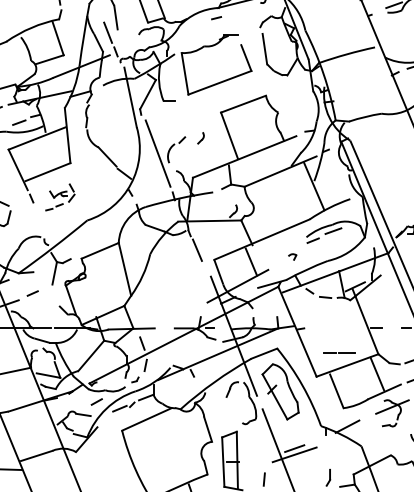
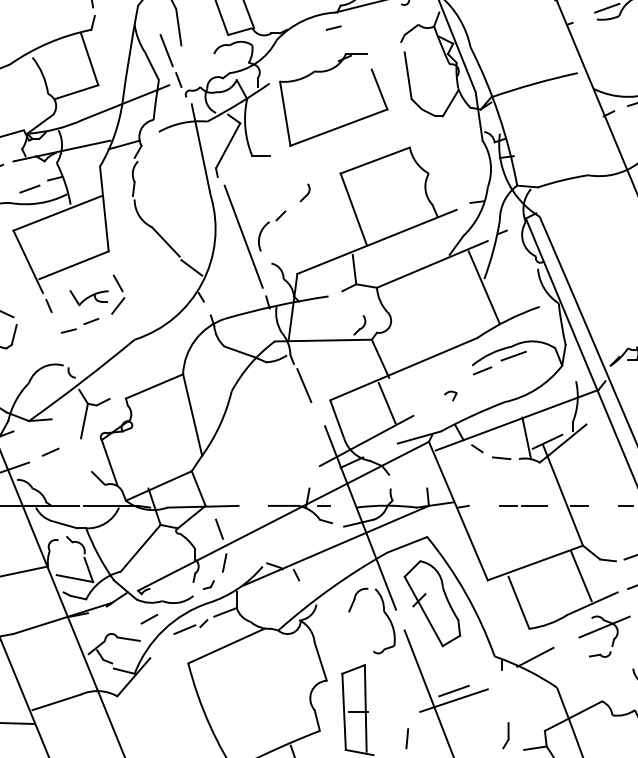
part: (200, 138) -> (304, 193), moved
part: (60, 197) -> (93, 304), size x1.43
line: (339, 352) -> (523, 504), moved

